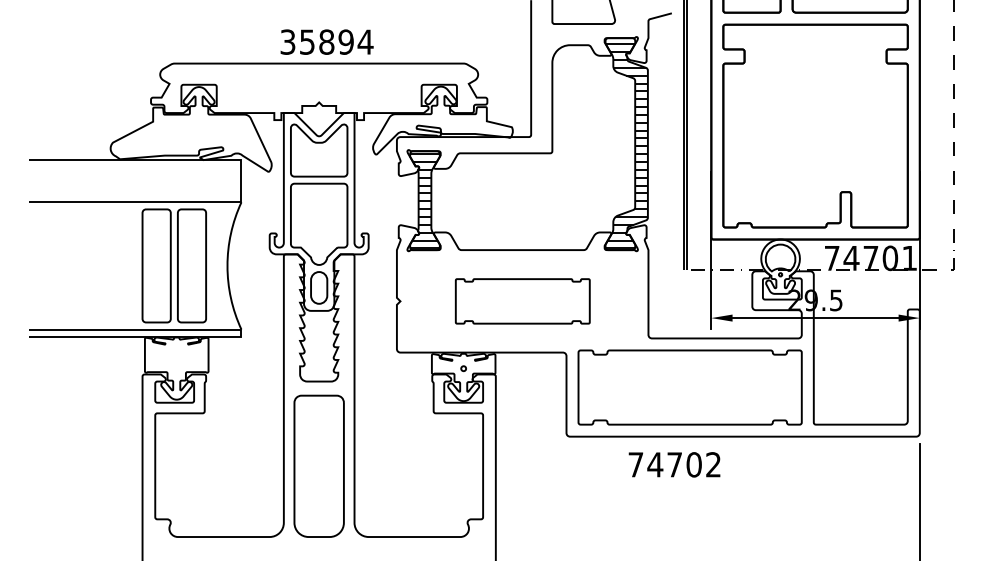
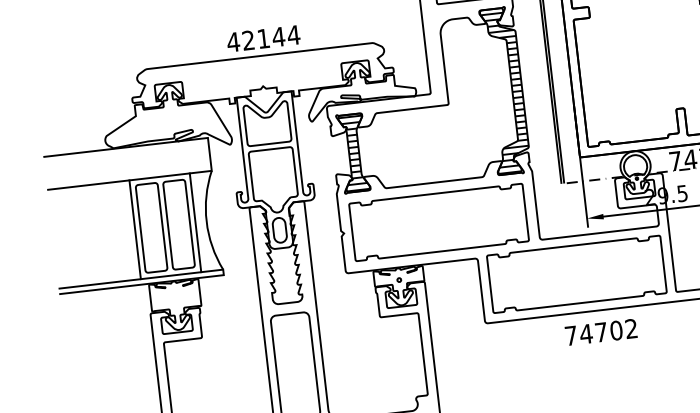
text: (316, 41) -> (255, 39), 35894 -> 42144
line: (135, 265) -> (135, 229), added
line: (213, 265) -> (195, 222), added
part: (522, 301) -> (438, 222), size x1.67
text: (674, 464) -> (601, 332), moved

